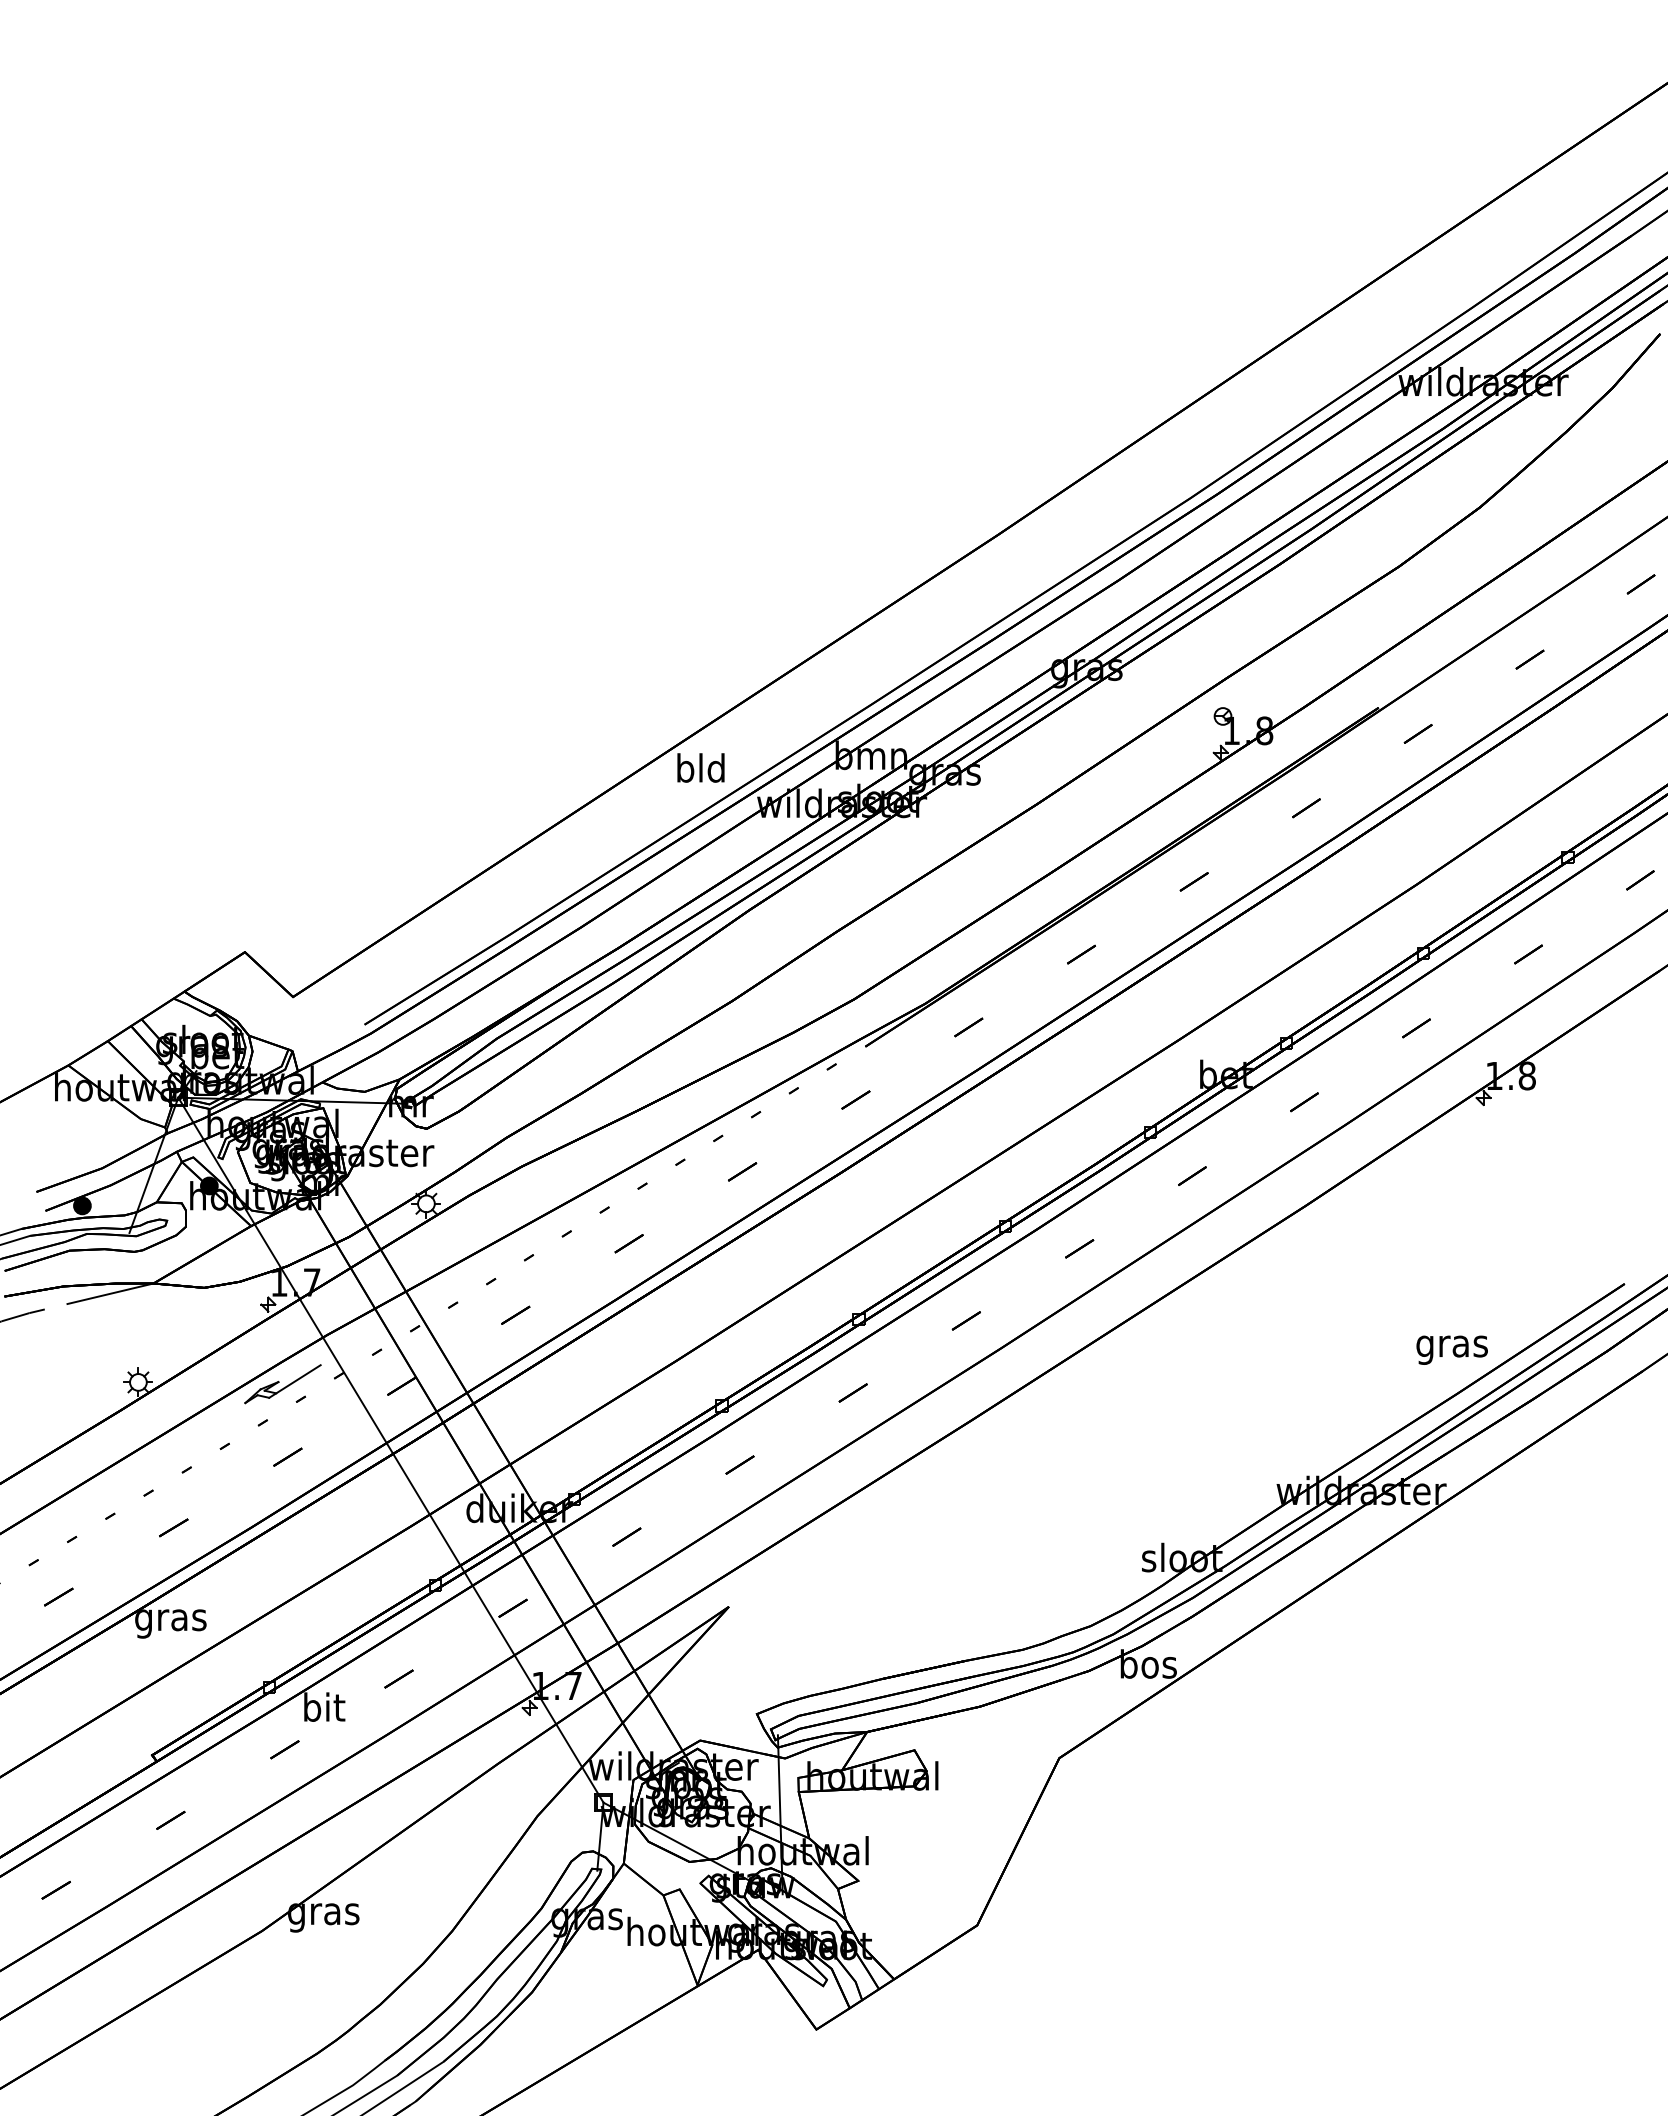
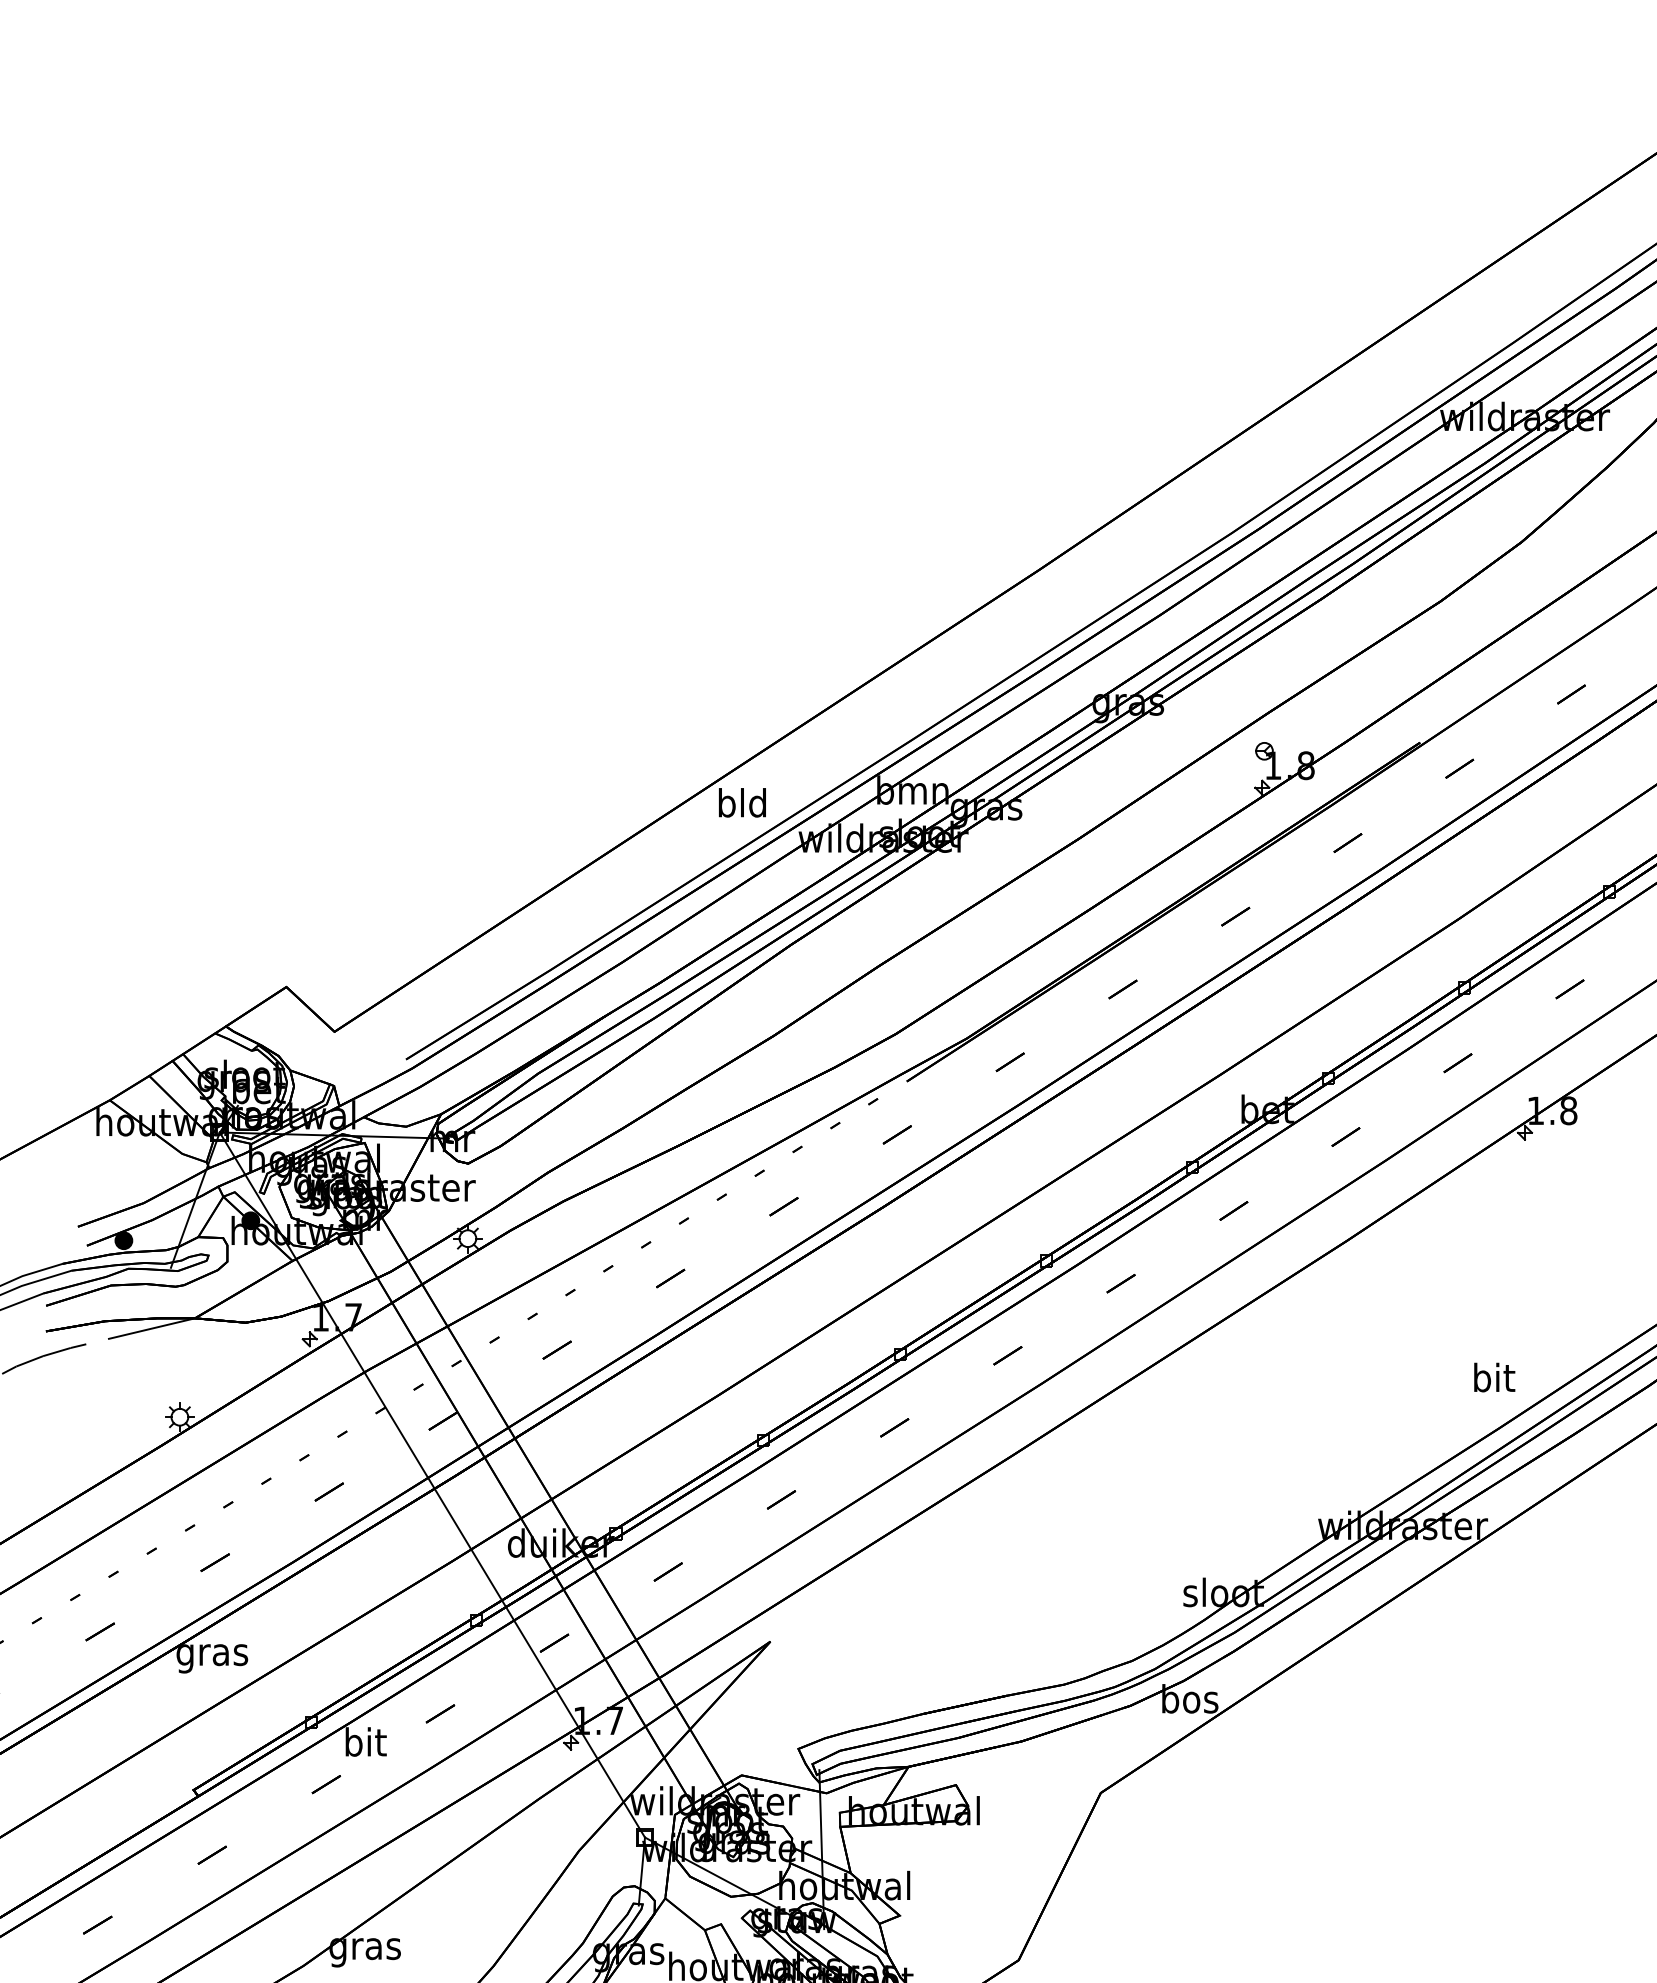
text: (1451, 1346) -> (1492, 1381), gras -> bit
part: (282, 1384) -> (323, 1419), removed

